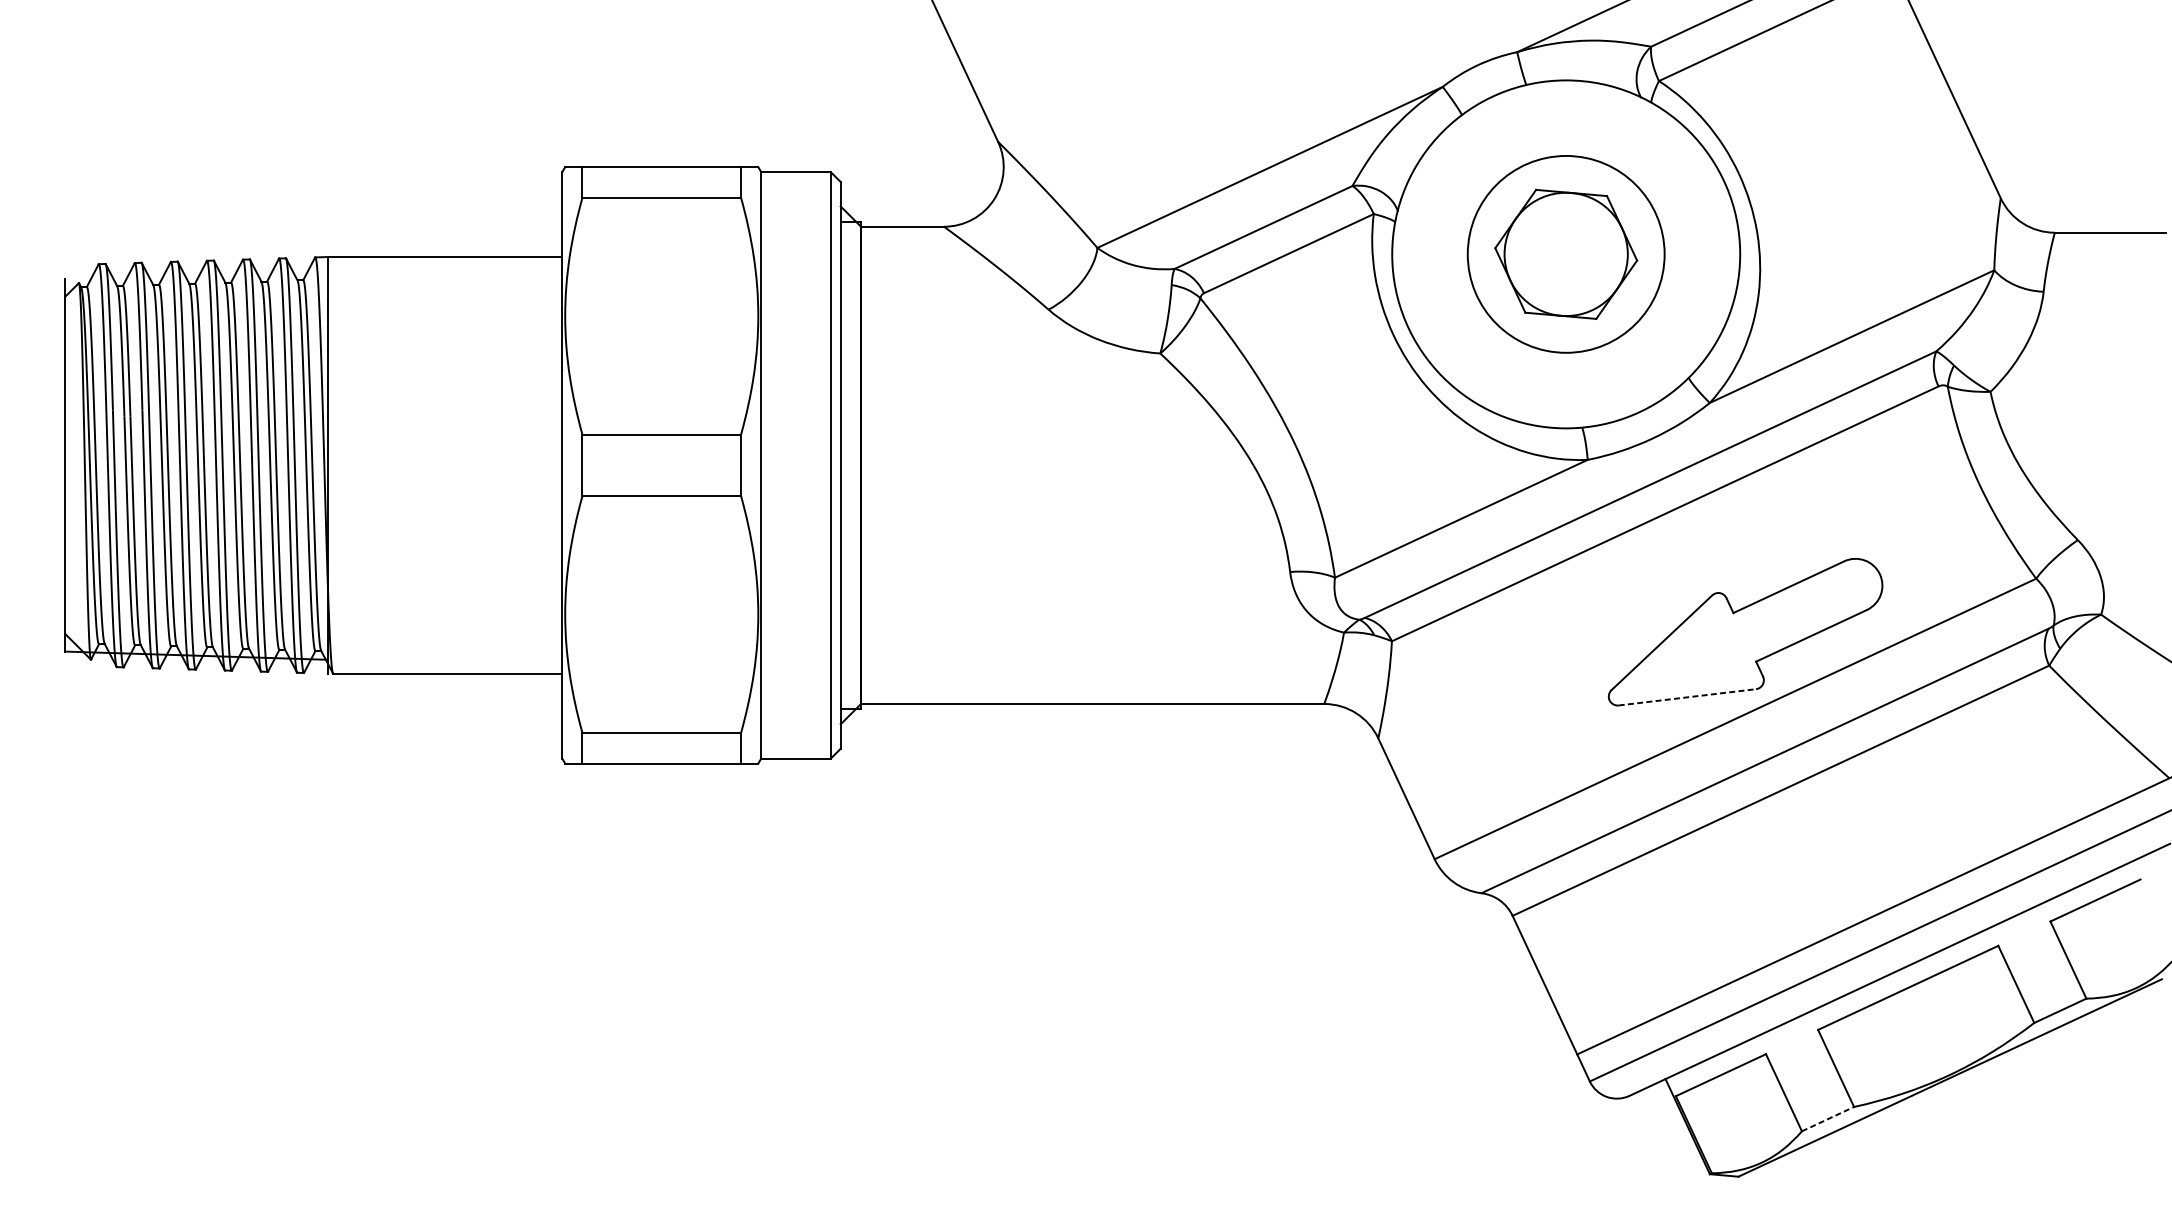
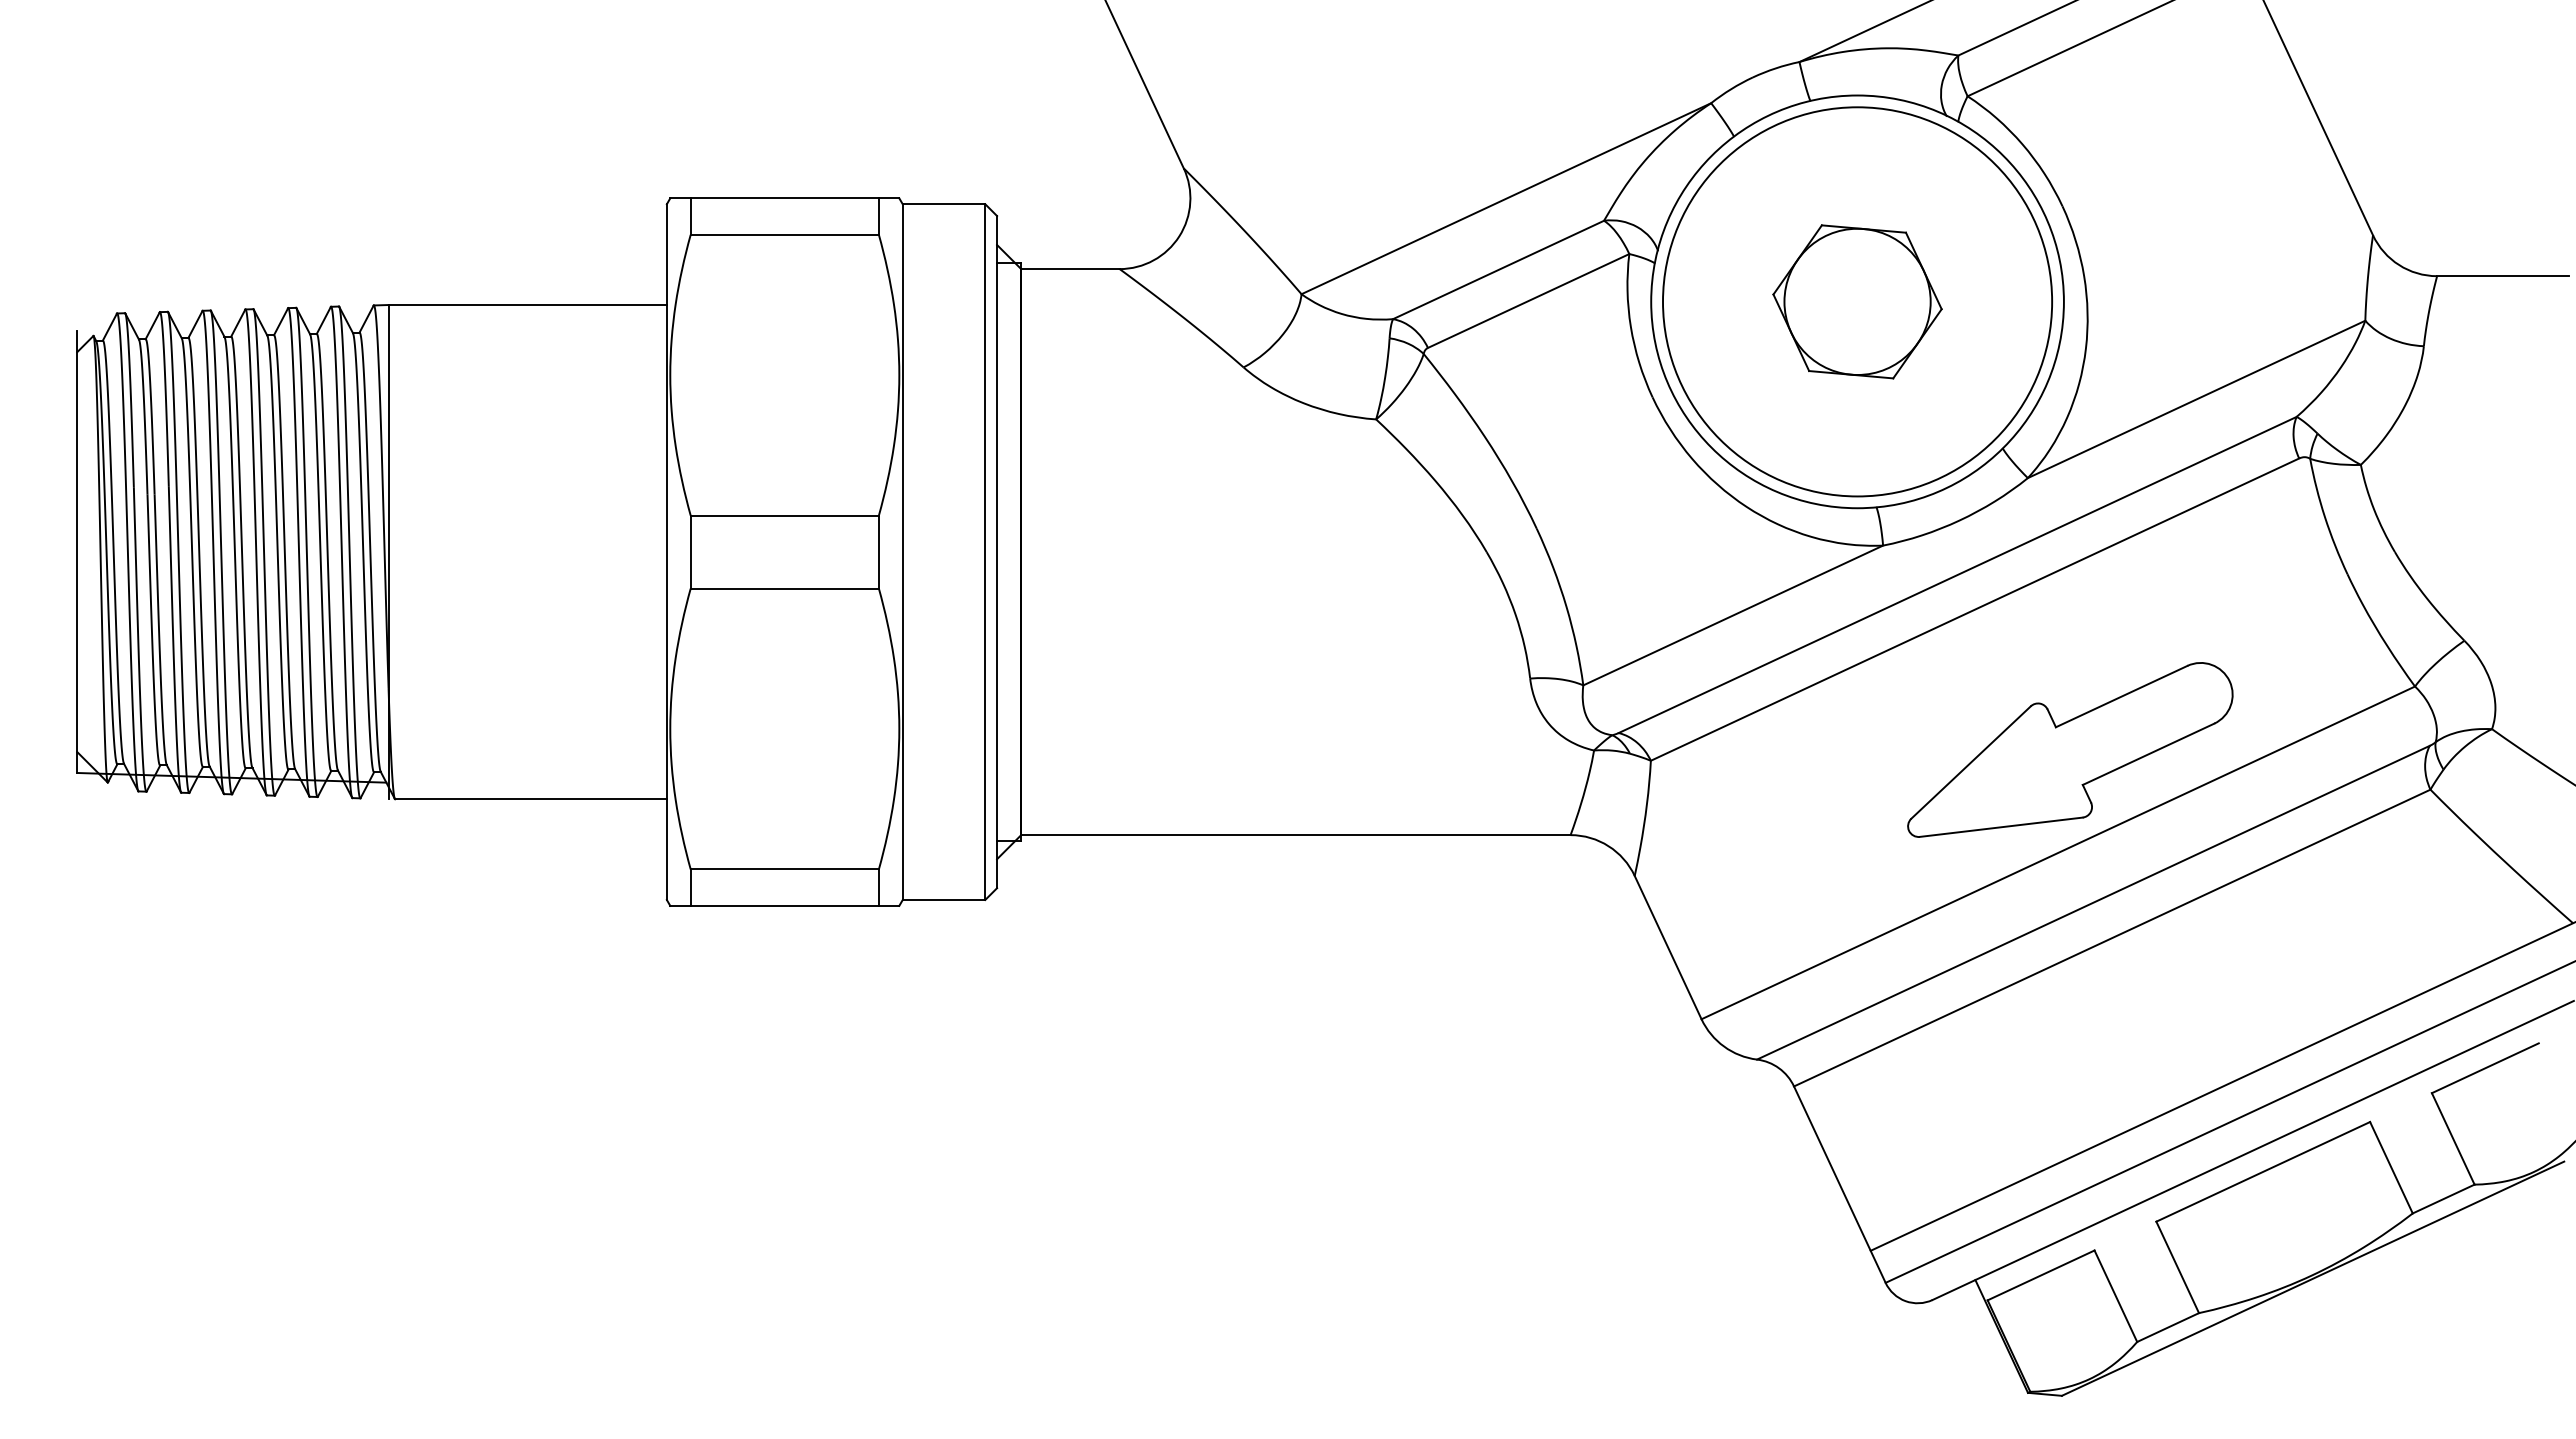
circle: (1566, 254) -> (1857, 301), size x1.67
line: (1687, 697) -> (2001, 827), dashed -> solid
line: (1828, 1119) -> (2168, 1327), dashed -> solid

